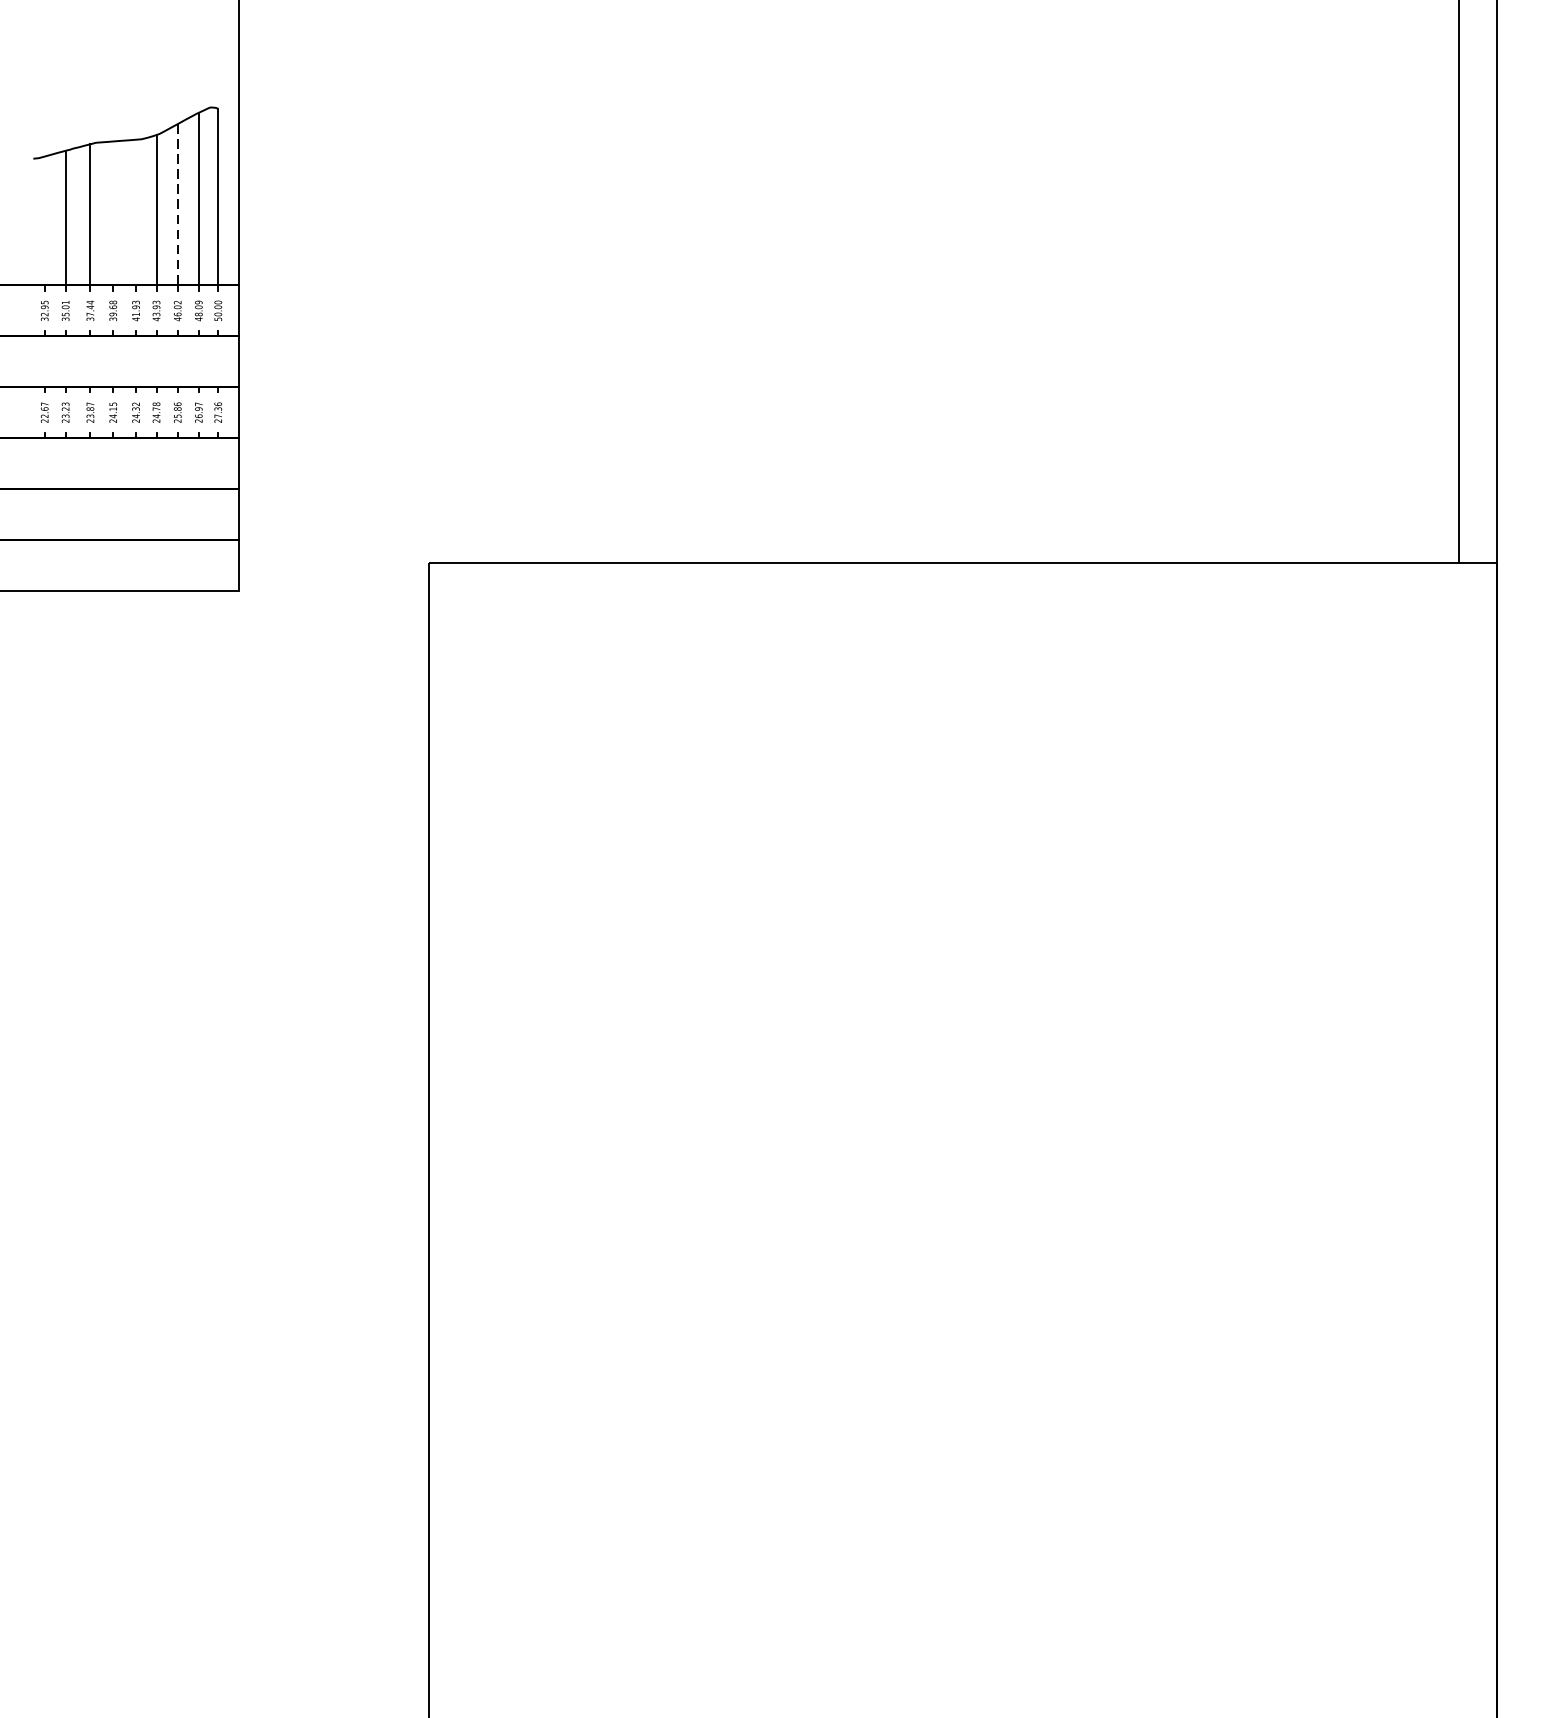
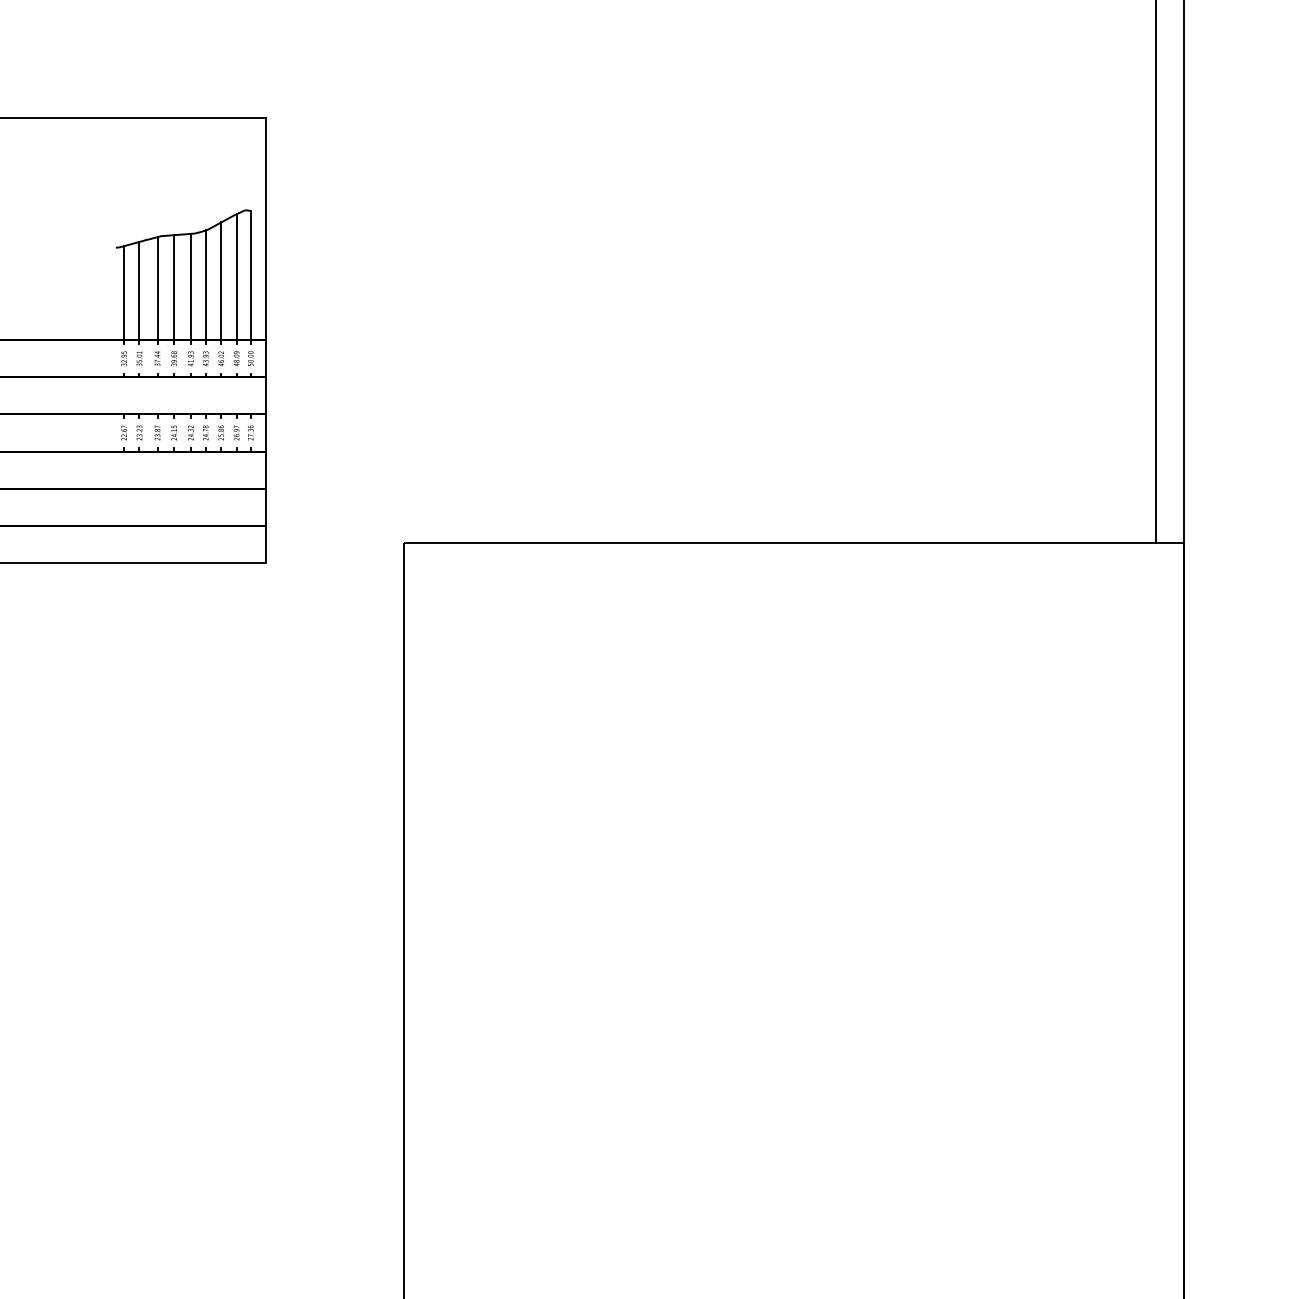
line: (178, 204) -> (221, 281), dashed -> solid
line: (135, 211) -> (190, 286), added
line: (113, 213) -> (174, 287), added
line: (45, 221) -> (124, 293), added

